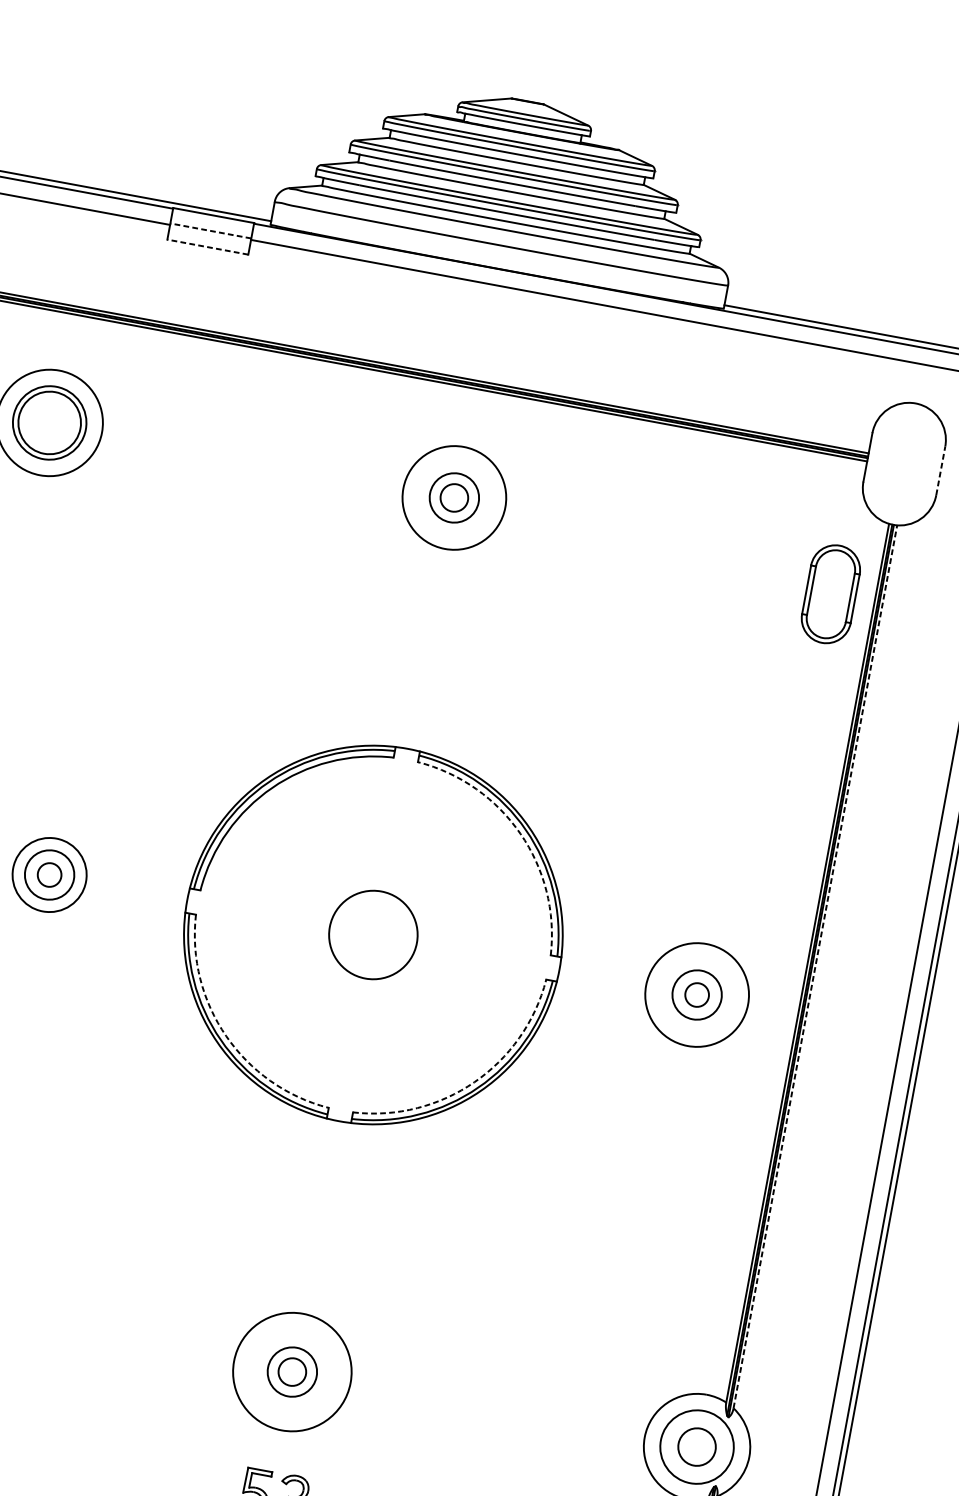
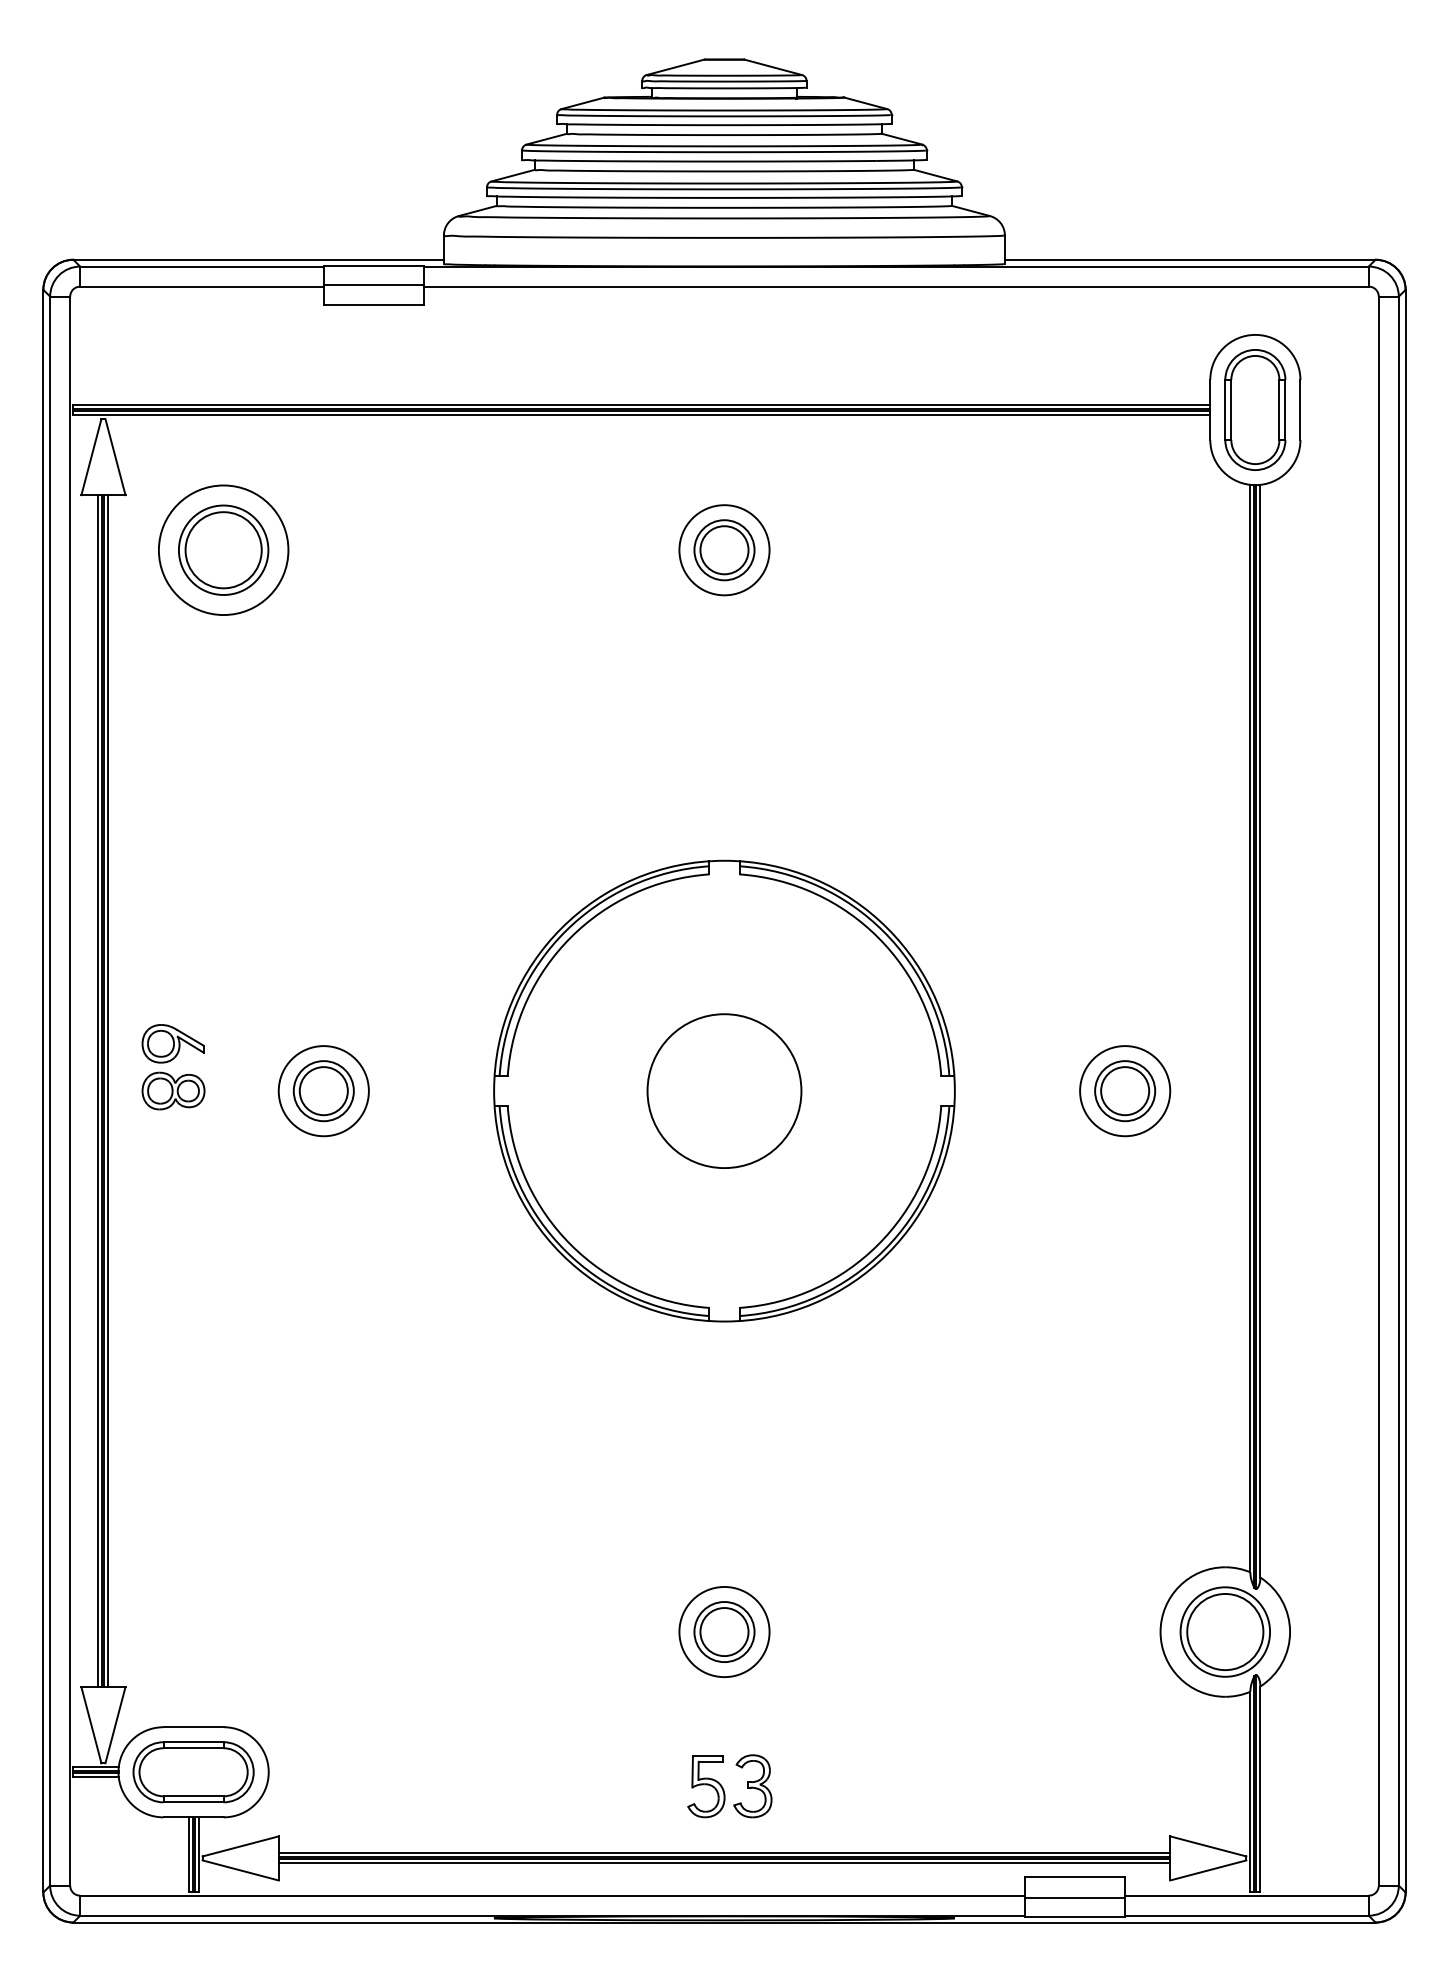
line: (210, 230) -> (373, 284), dashed -> solid
line: (207, 246) -> (373, 304), dashed -> solid
line: (940, 470) -> (1300, 409), dashed -> solid
circle: (454, 498) -> (724, 550), size x0.71
circle: (454, 498) -> (724, 550), size x1.43
part: (831, 593) -> (1255, 409), moved
arc: (520, 833) -> (878, 937), dashed -> solid
circle: (49, 875) -> (323, 1091), size x1.67
circle: (373, 935) -> (724, 1091), size x1.43
line: (815, 966) -> (1260, 1030), dashed -> solid
circle: (697, 995) -> (1125, 1091), size x0.71
circle: (697, 995) -> (1125, 1091), size x1.67
arc: (225, 1035) -> (570, 1244), dashed -> solid
arc: (474, 1081) -> (878, 1244), dashed -> solid
circle: (292, 1371) -> (724, 1631), size x0.62
circle: (292, 1372) -> (724, 1632), size x1.43
circle: (697, 1446) -> (1225, 1631), size x1.67

